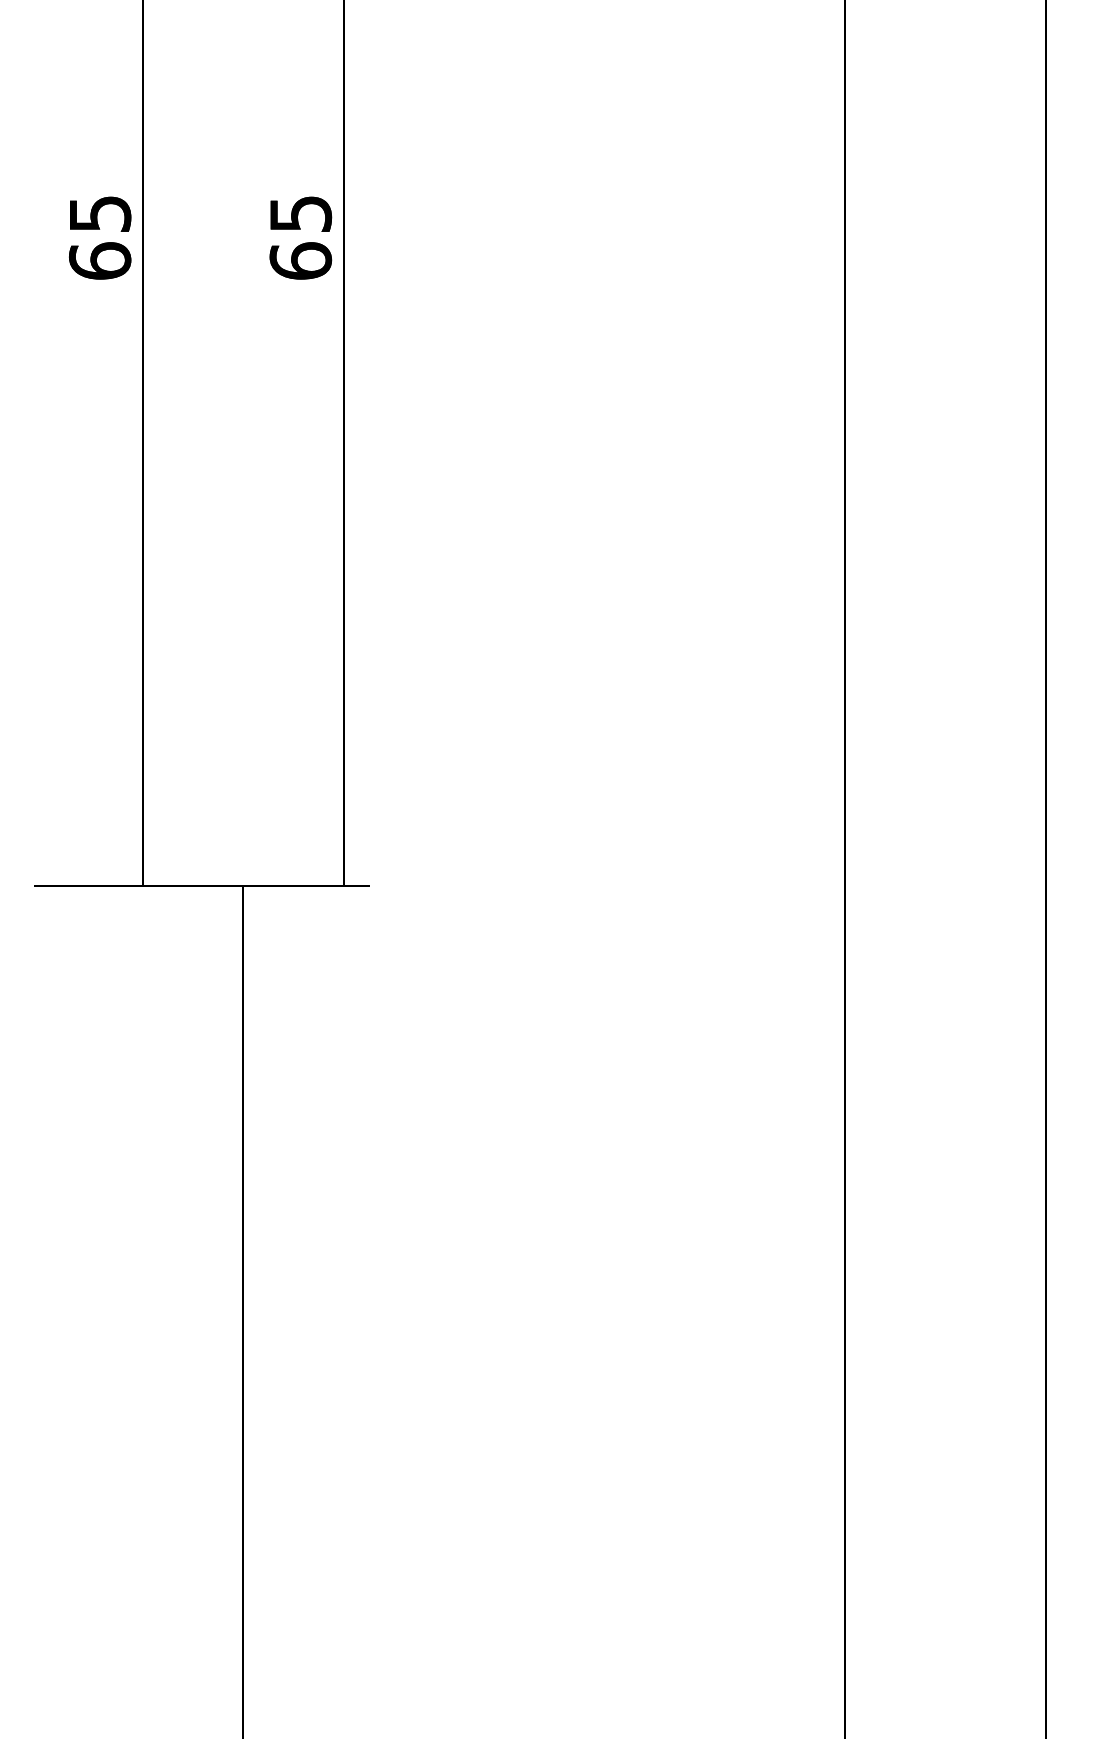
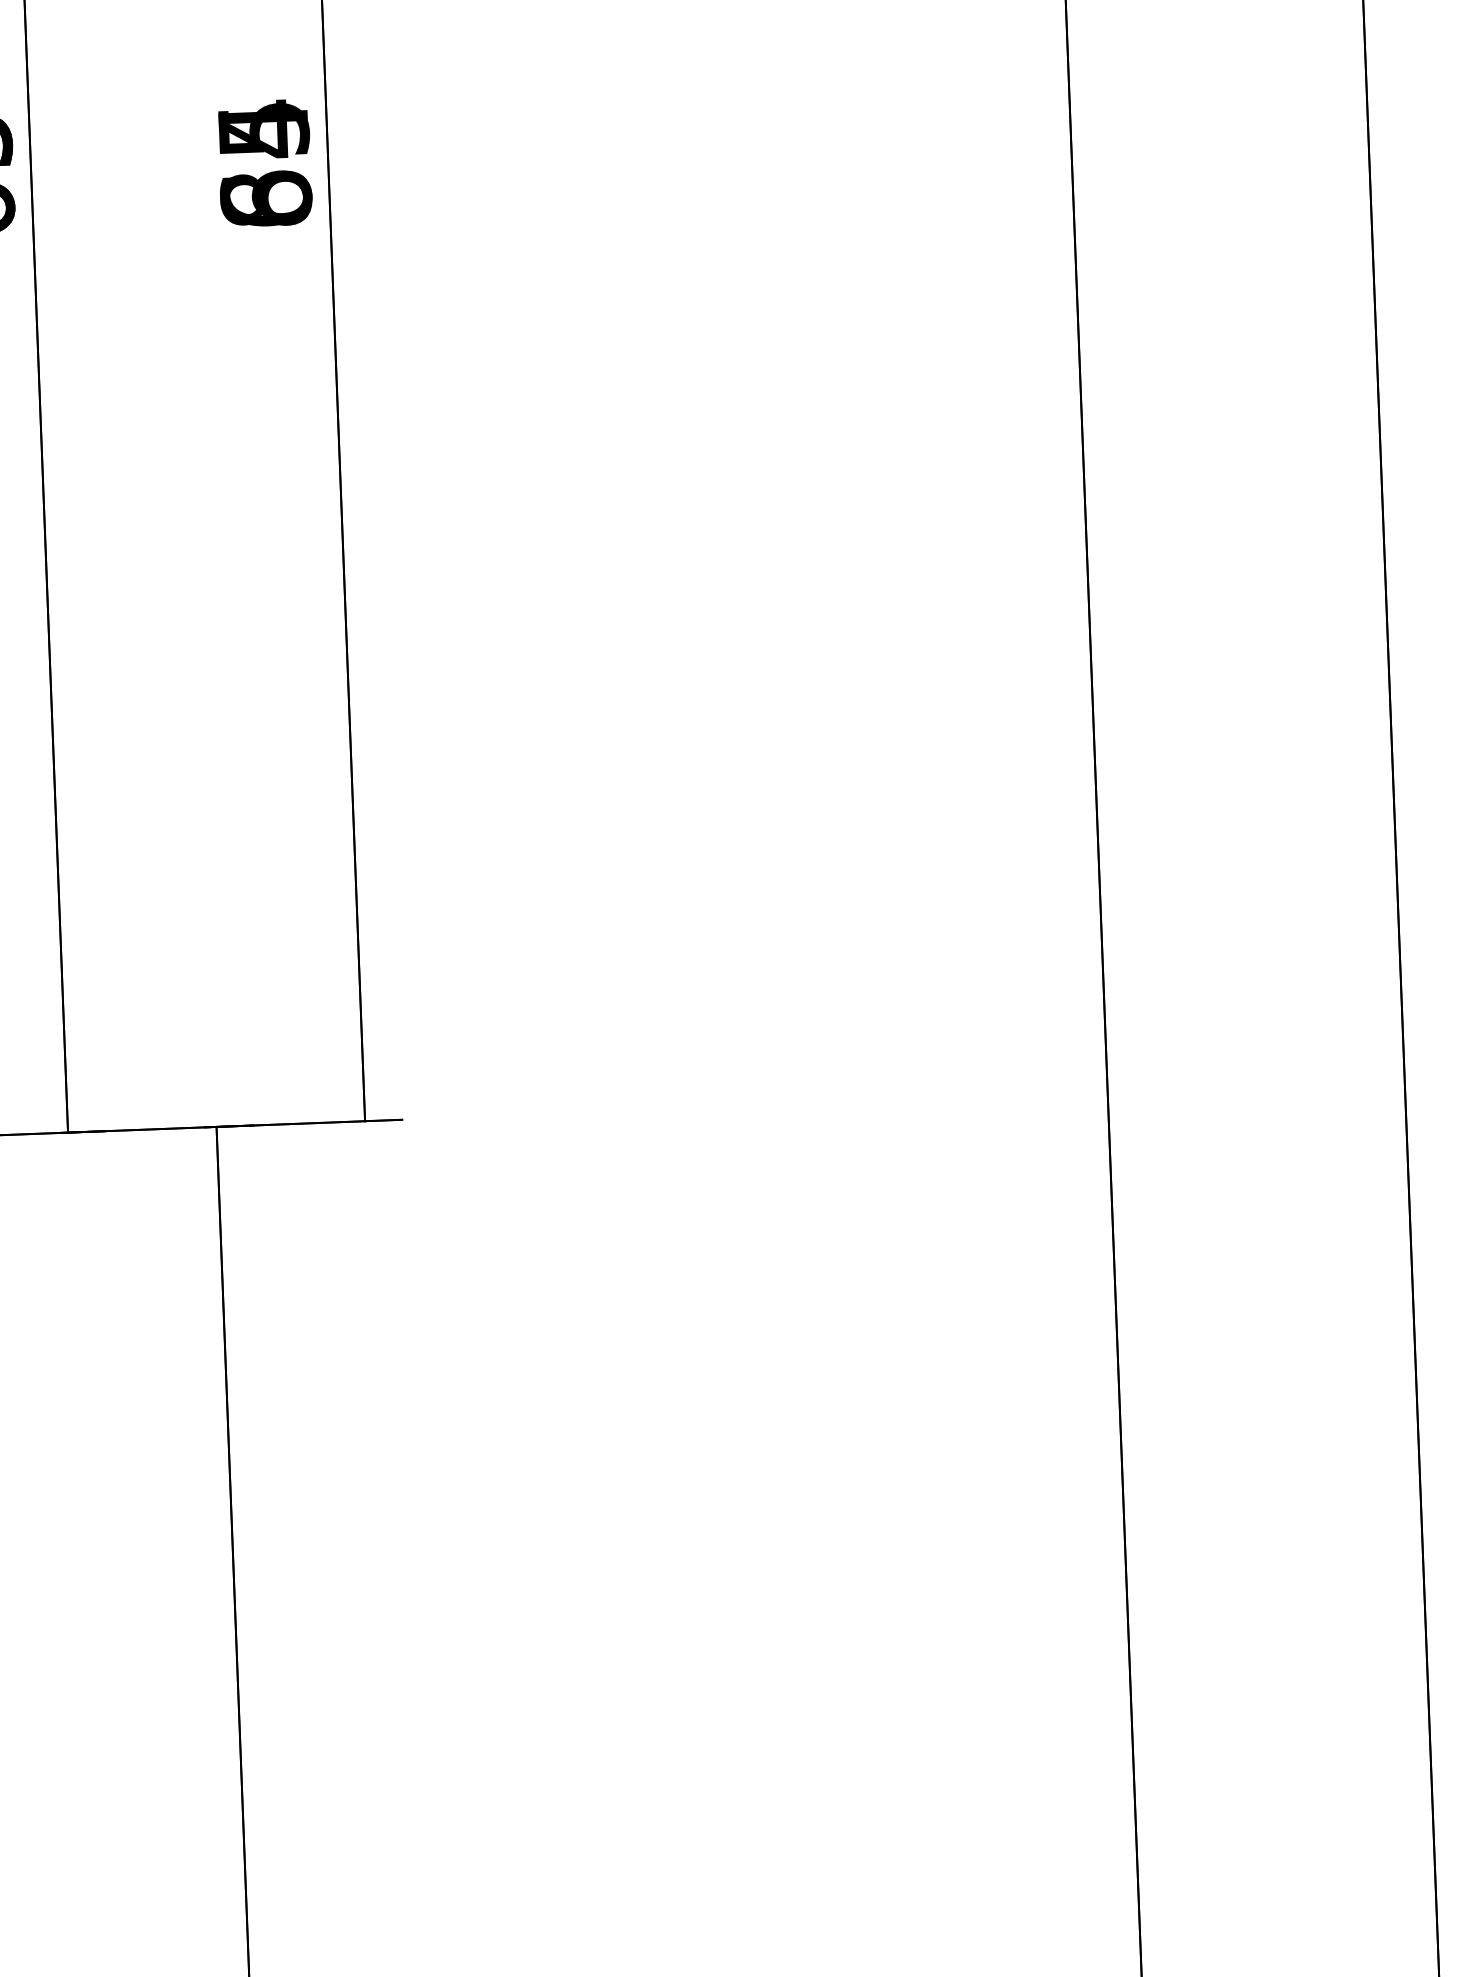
text: (300, 236) -> (264, 162), 65 -> 84

